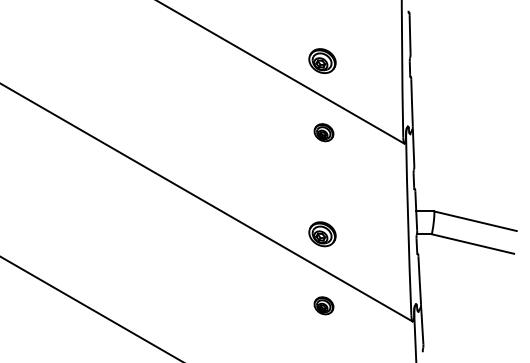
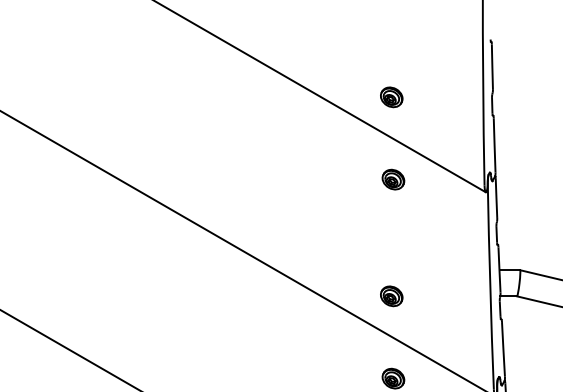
part: (322, 60) -> (391, 96), size x0.71
part: (322, 233) -> (391, 295), size x0.71

